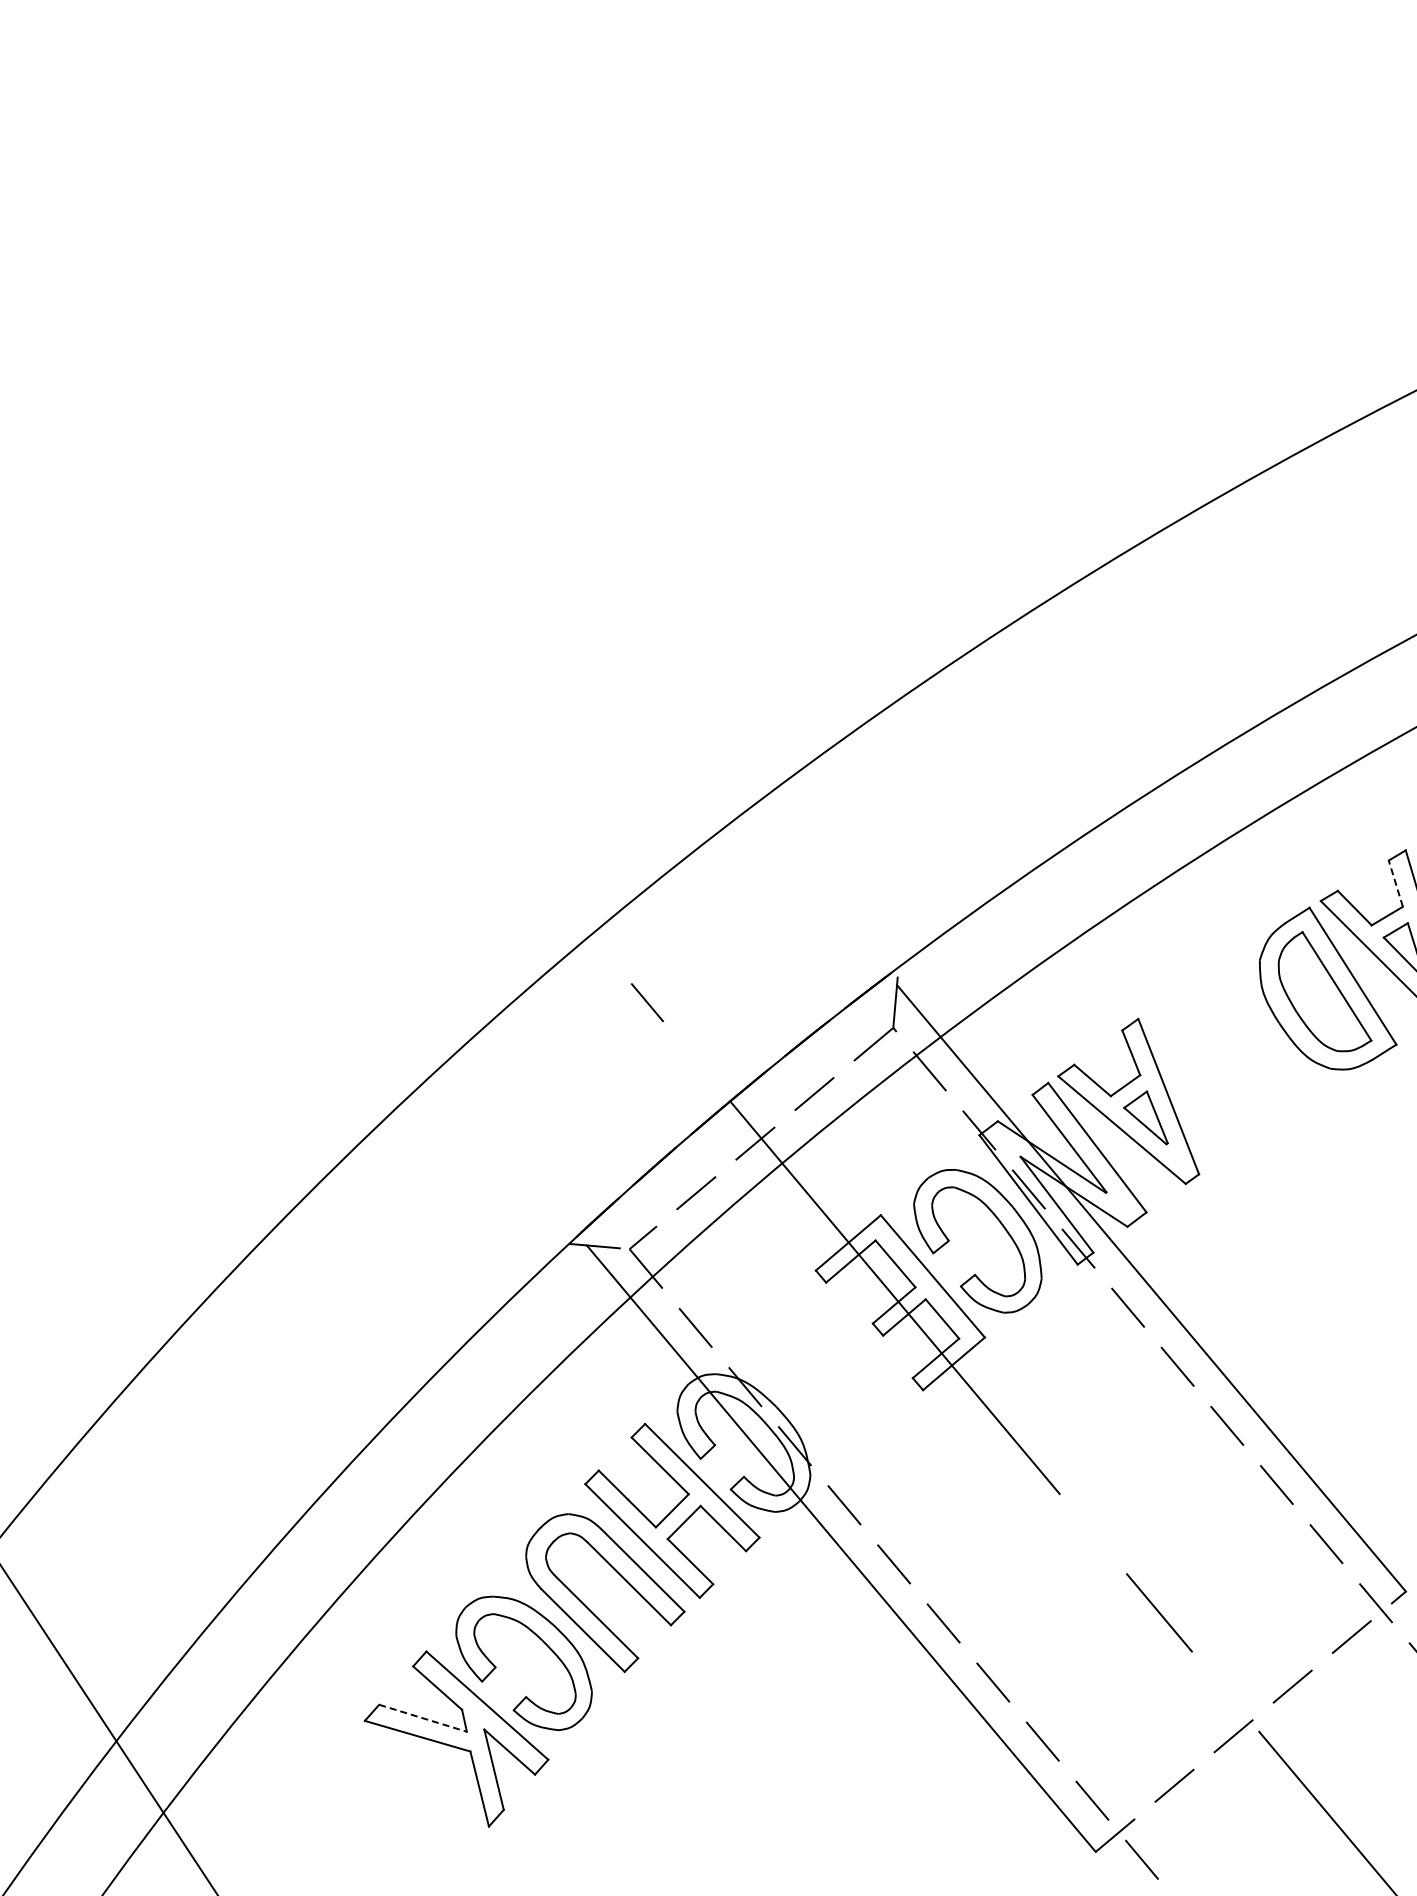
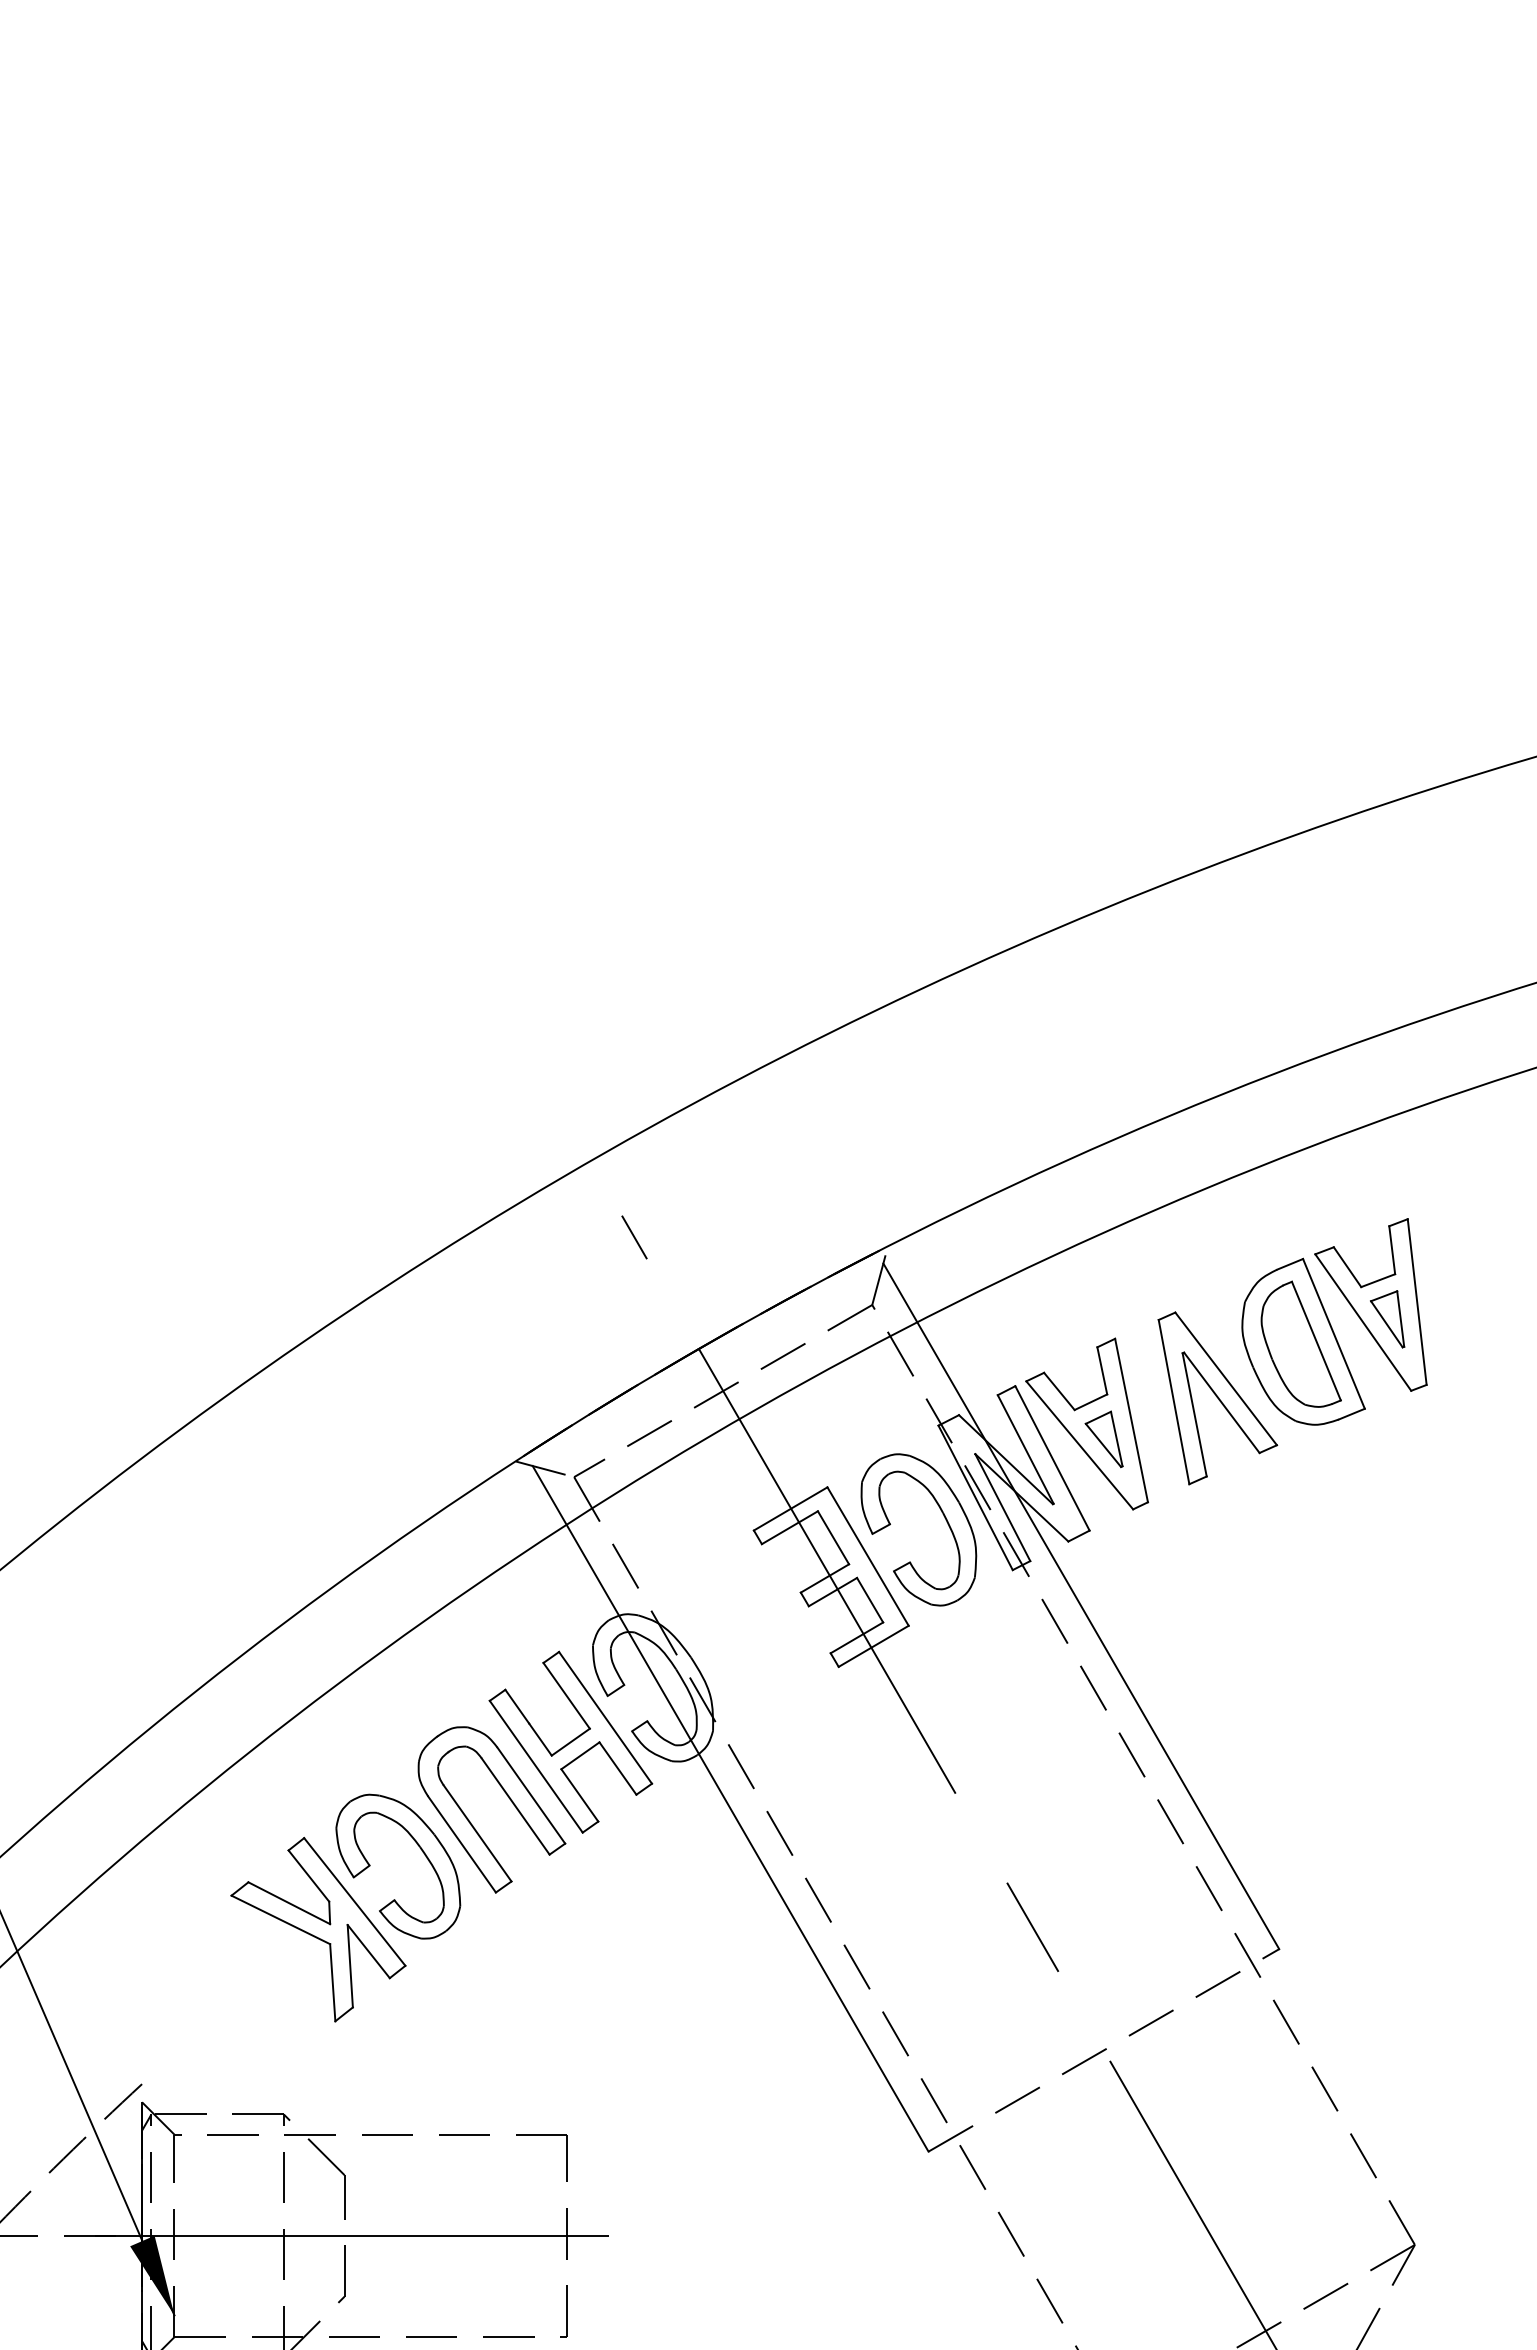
line: (1395, 882) -> (1392, 1249), dashed -> solid
part: (1249, 1060) -> (1217, 1398), added
line: (423, 1718) -> (289, 1903), dashed -> solid

